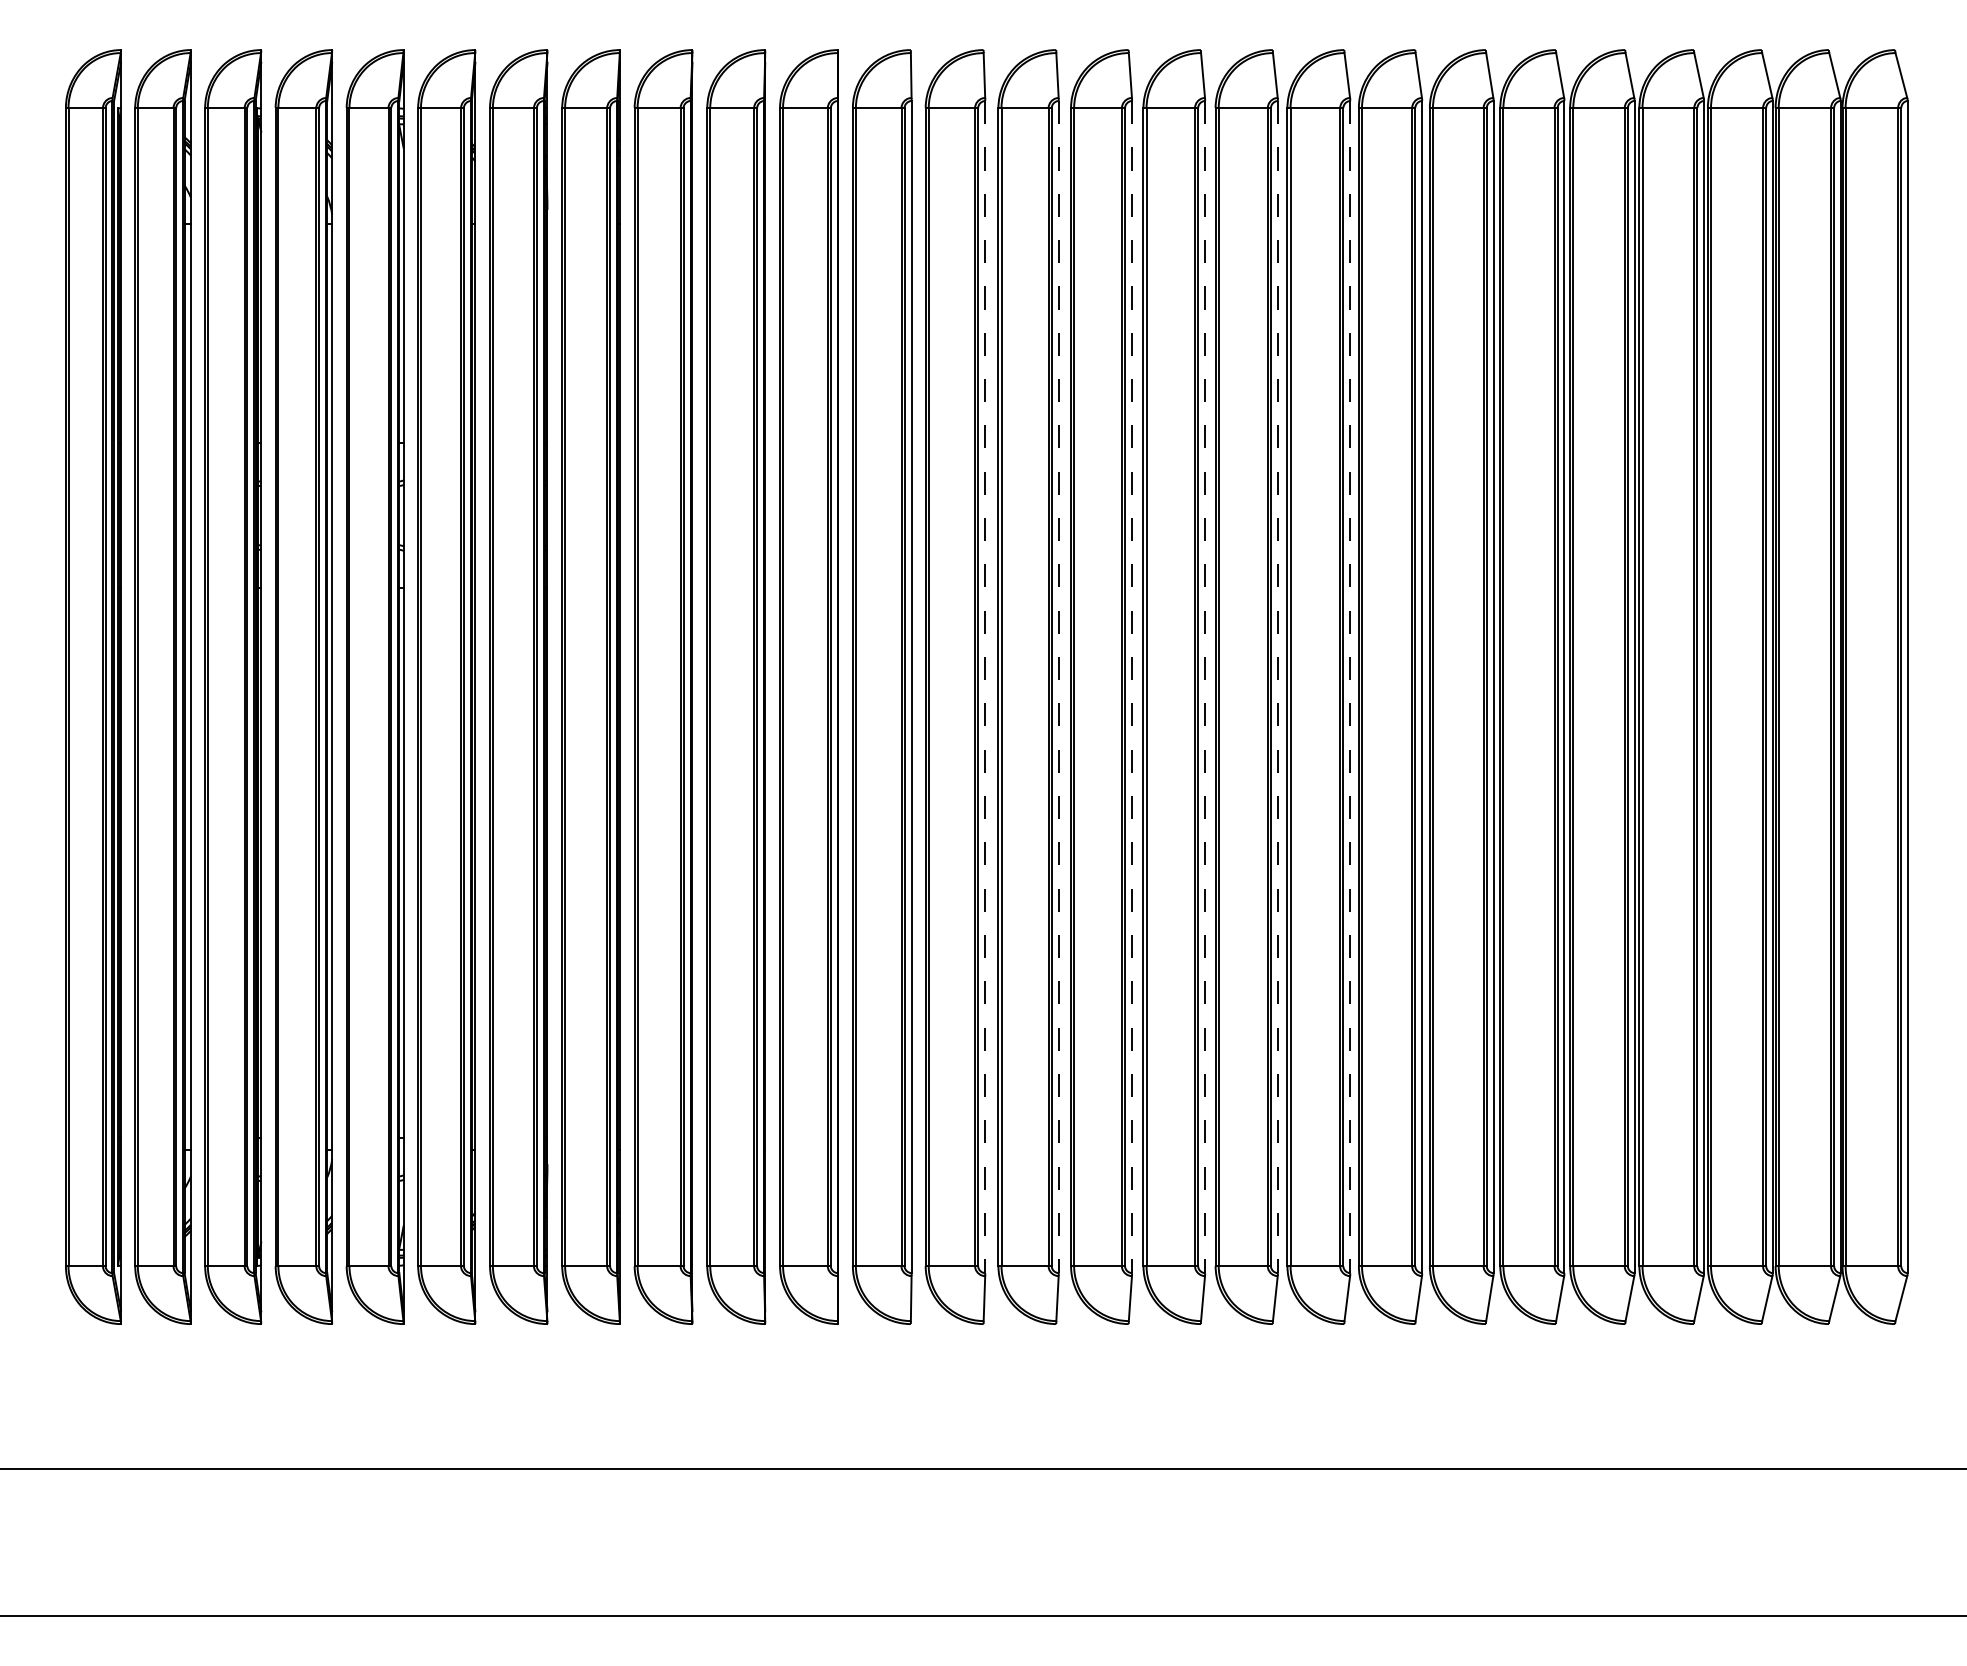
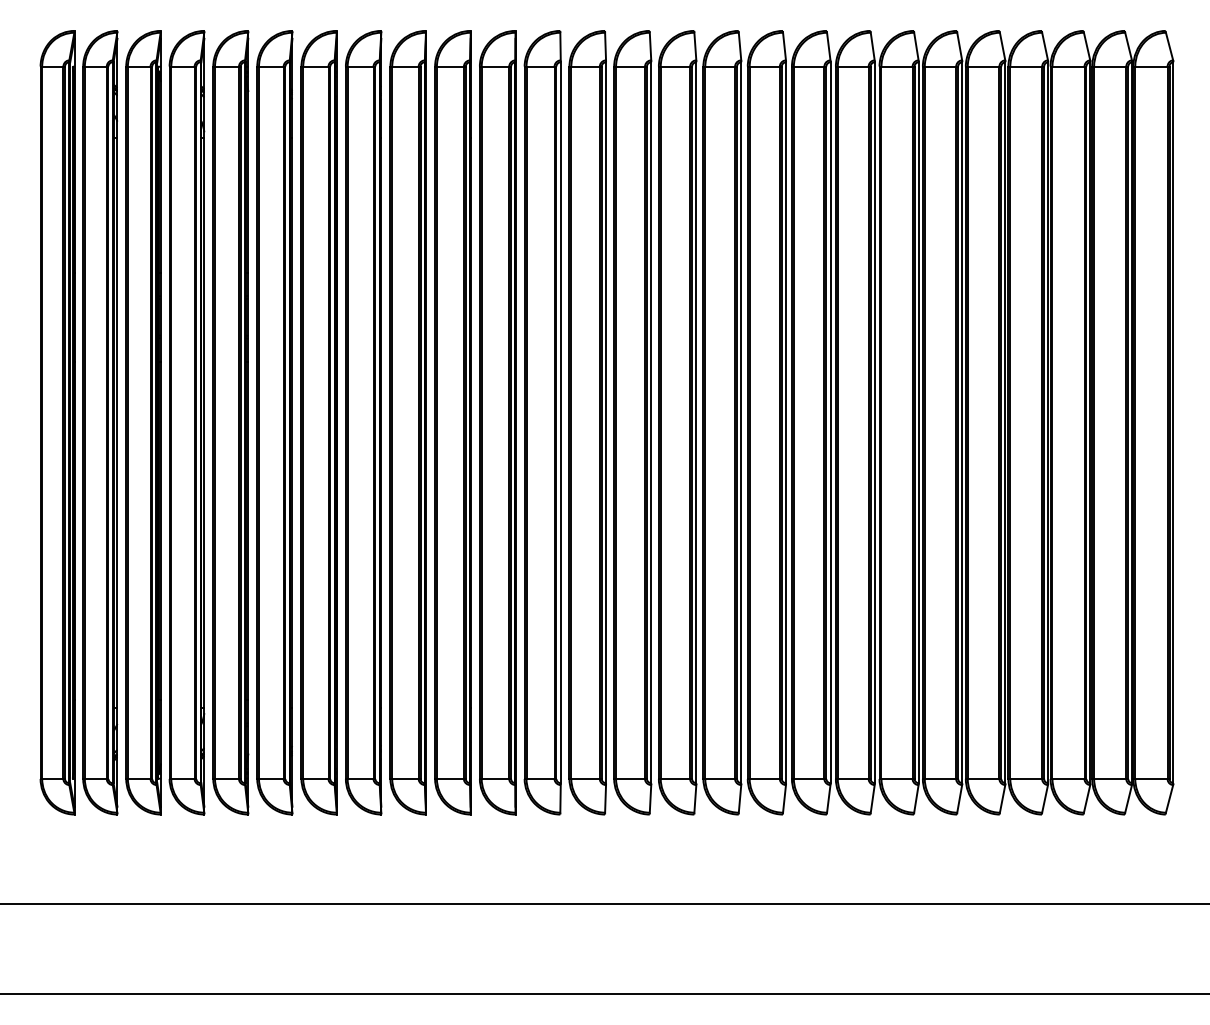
line: (985, 688) -> (606, 423), dashed -> solid
line: (1059, 688) -> (651, 423), dashed -> solid
line: (1132, 688) -> (696, 423), dashed -> solid
line: (1205, 688) -> (741, 423), dashed -> solid
line: (1278, 688) -> (786, 423), dashed -> solid
line: (1350, 688) -> (830, 423), dashed -> solid

